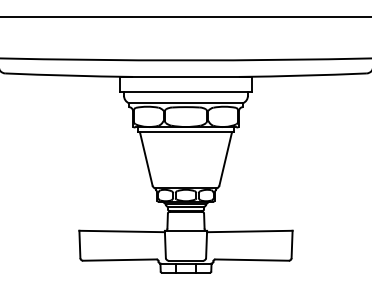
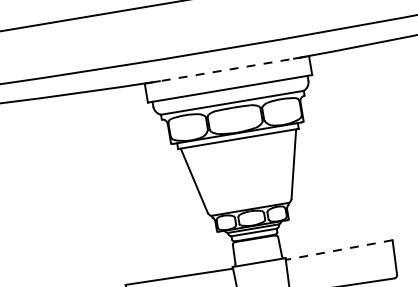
line: (185, 76) -> (226, 69), solid -> dashed
line: (249, 231) -> (338, 250), solid -> dashed

